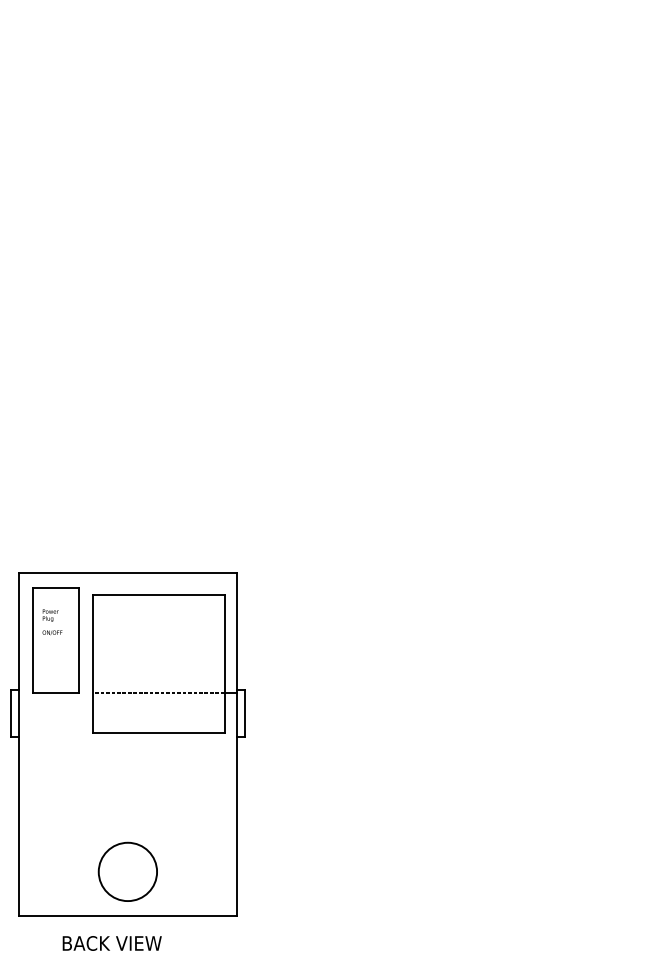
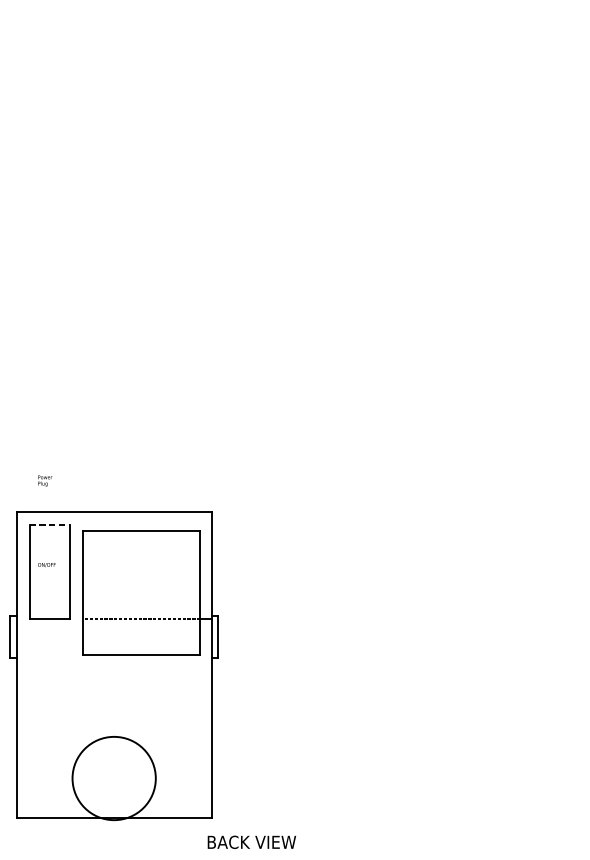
line: (55, 587) -> (49, 524), solid -> dashed
text: (50, 615) -> (45, 480), moved
circle: (127, 871) -> (113, 778), size x1.6
text: (111, 943) -> (251, 842), moved

